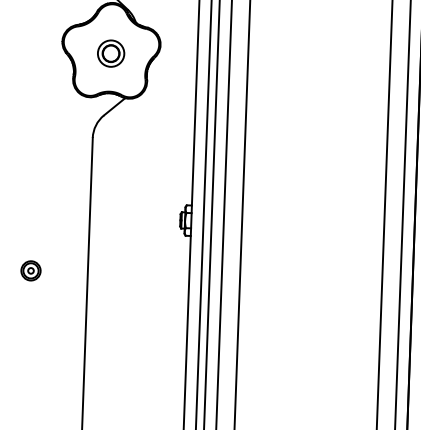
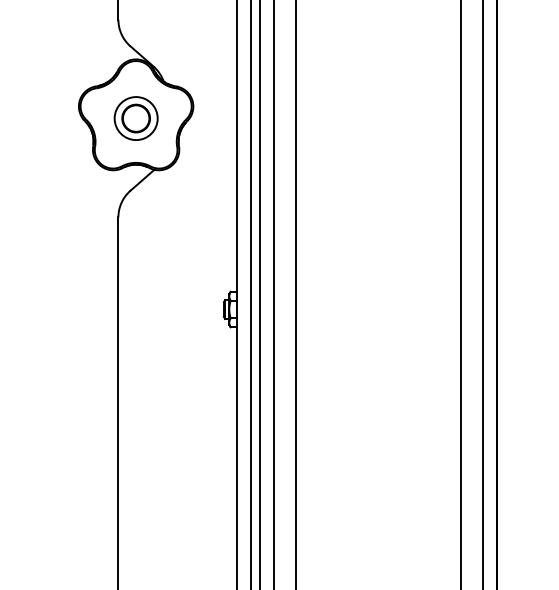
part: (110, 53) -> (135, 118), size x1.4
part: (31, 270) -> (52, 374), removed

